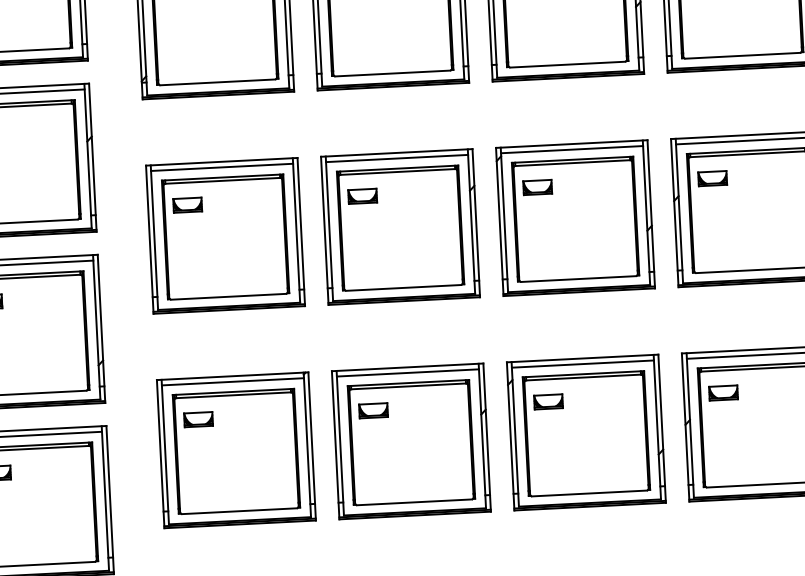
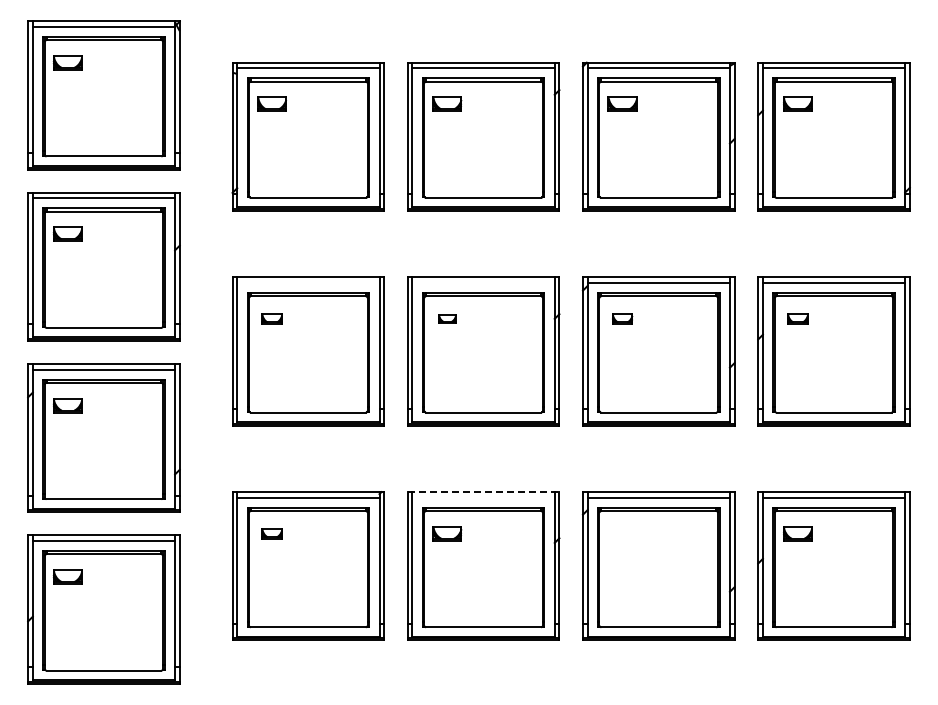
line: (396, 158) -> (483, 282), removed
line: (222, 166) -> (308, 282), removed
part: (712, 178) -> (797, 318), size x0.7
part: (537, 186) -> (622, 318), size x0.7
part: (362, 195) -> (447, 318), size x0.6
part: (187, 204) -> (271, 318), size x0.7
line: (407, 367) -> (483, 492), solid -> dashed
line: (407, 372) -> (483, 497), removed
part: (548, 401) -> (622, 533), removed
part: (197, 419) -> (271, 533), size x0.7

